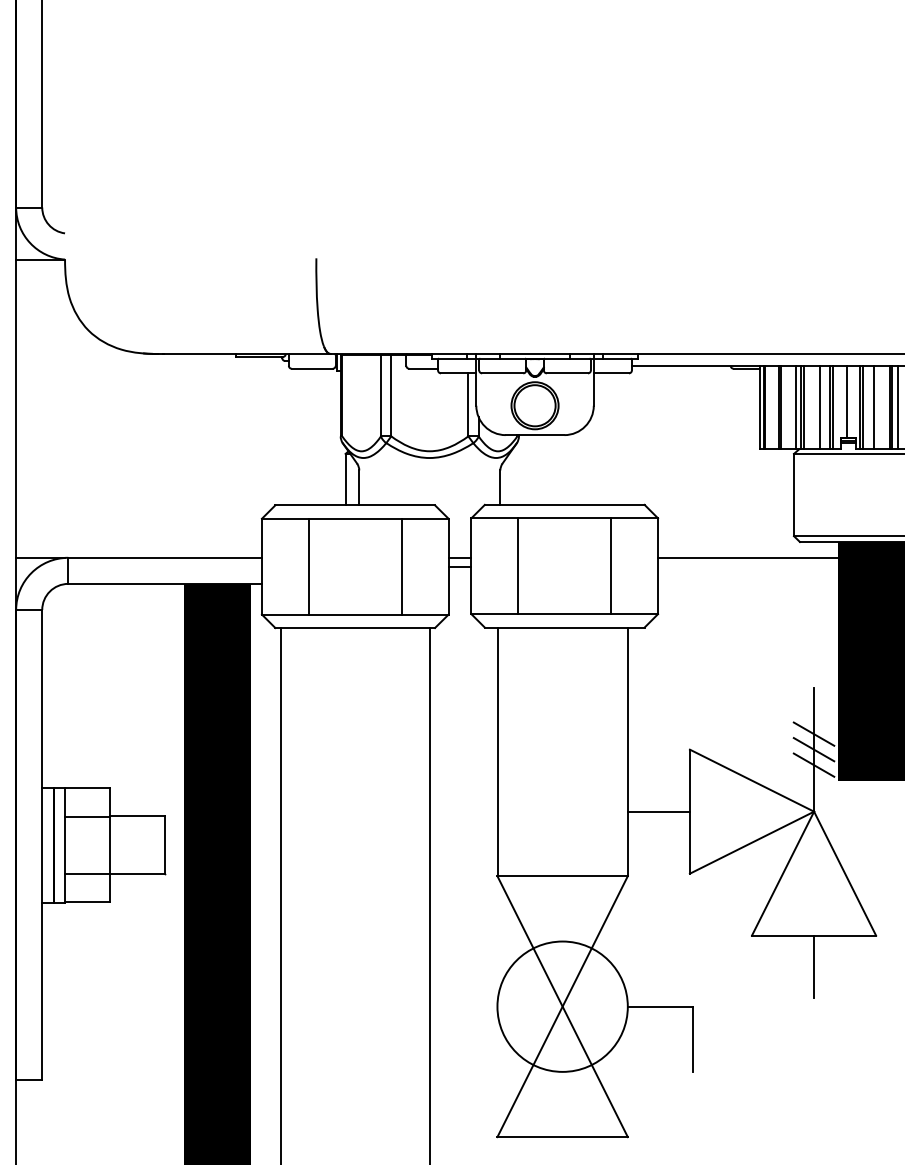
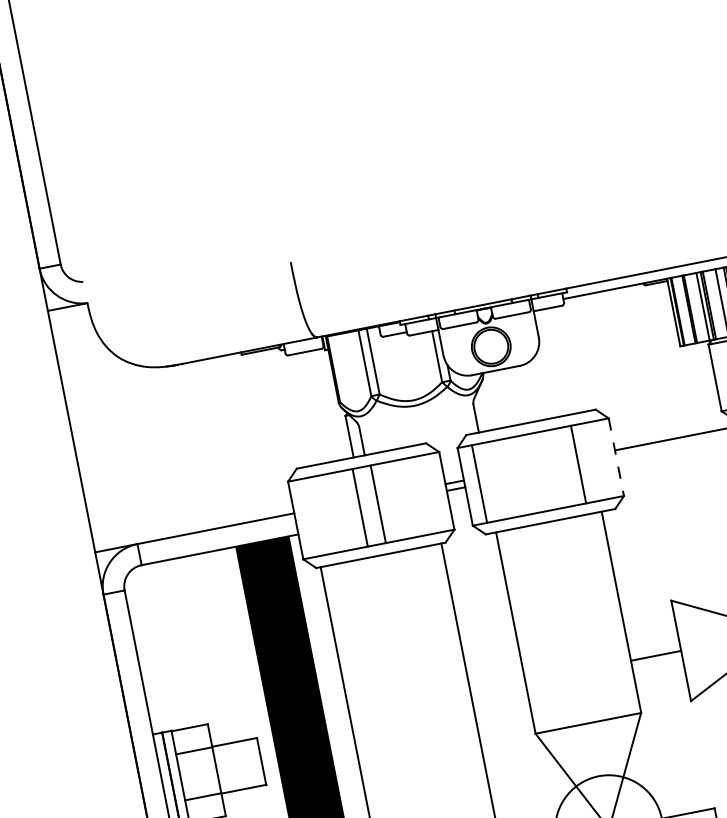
line: (308, 566) -> (360, 507), moved
line: (401, 566) -> (377, 504), moved
line: (518, 566) -> (479, 484), moved
line: (658, 566) -> (616, 457), solid -> dashed

